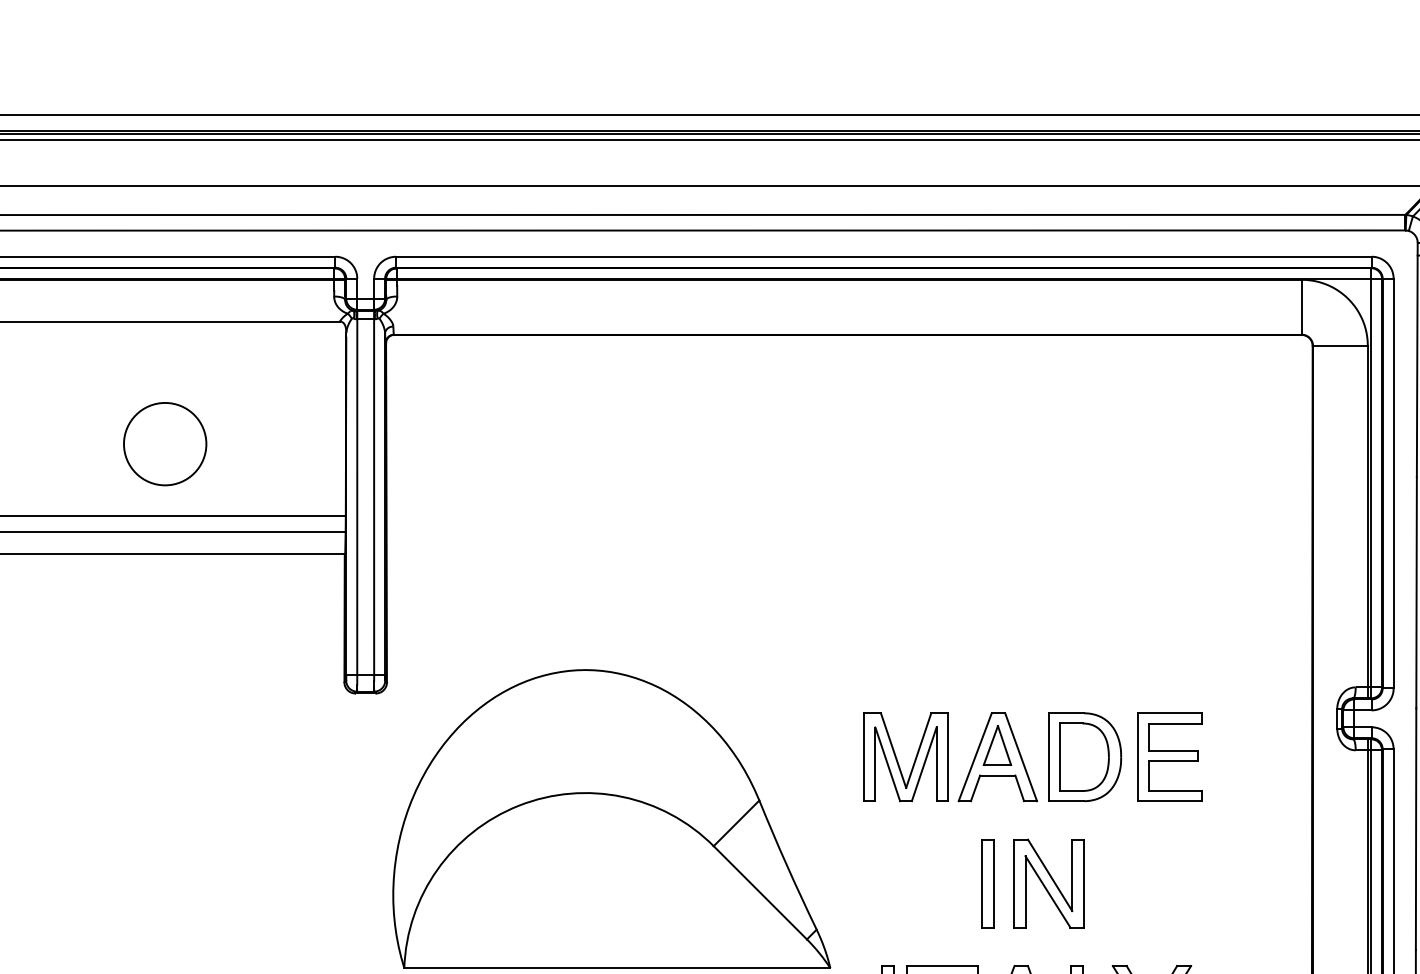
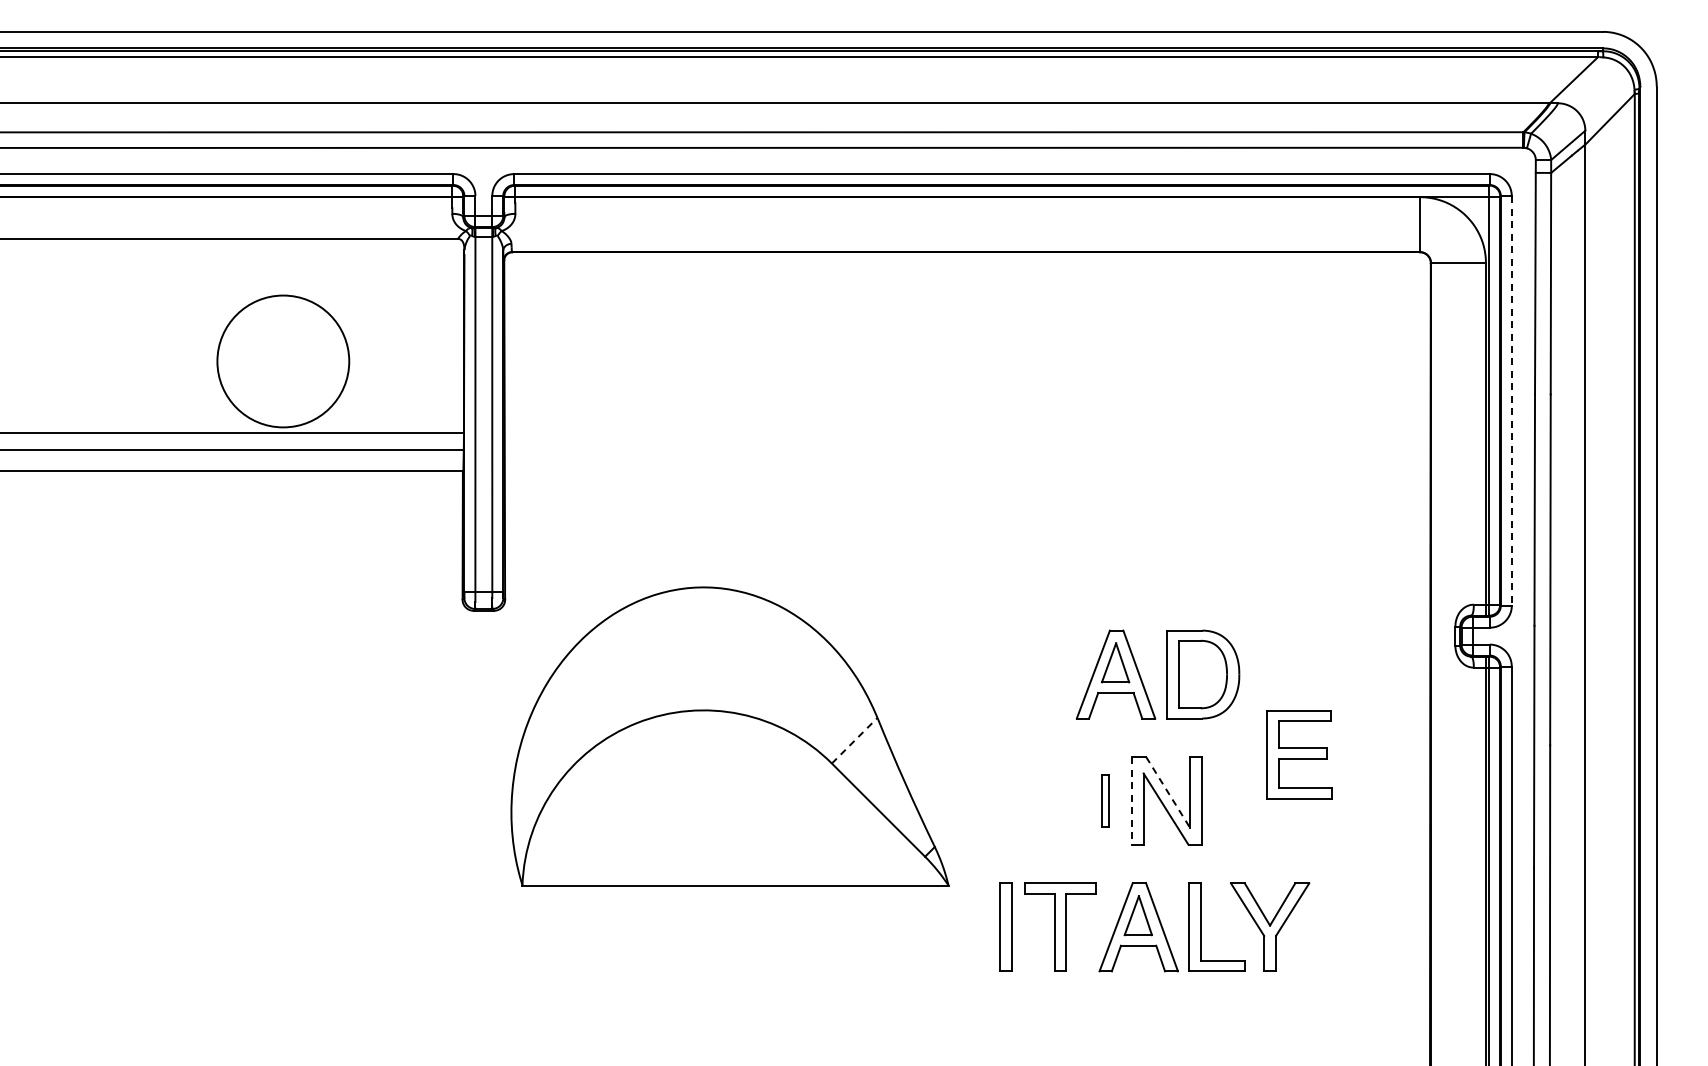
circle: (165, 444) -> (283, 361), size x1.6
line: (1393, 483) -> (1511, 400), solid -> dashed
part: (1170, 757) -> (1299, 754), moved
part: (897, 758) -> (1015, 675), removed
line: (737, 823) -> (855, 740), solid -> dashed
line: (1050, 875) -> (1168, 792), solid -> dashed
part: (987, 883) -> (1105, 800), size x0.6
line: (1014, 883) -> (1132, 800), solid -> dashed

